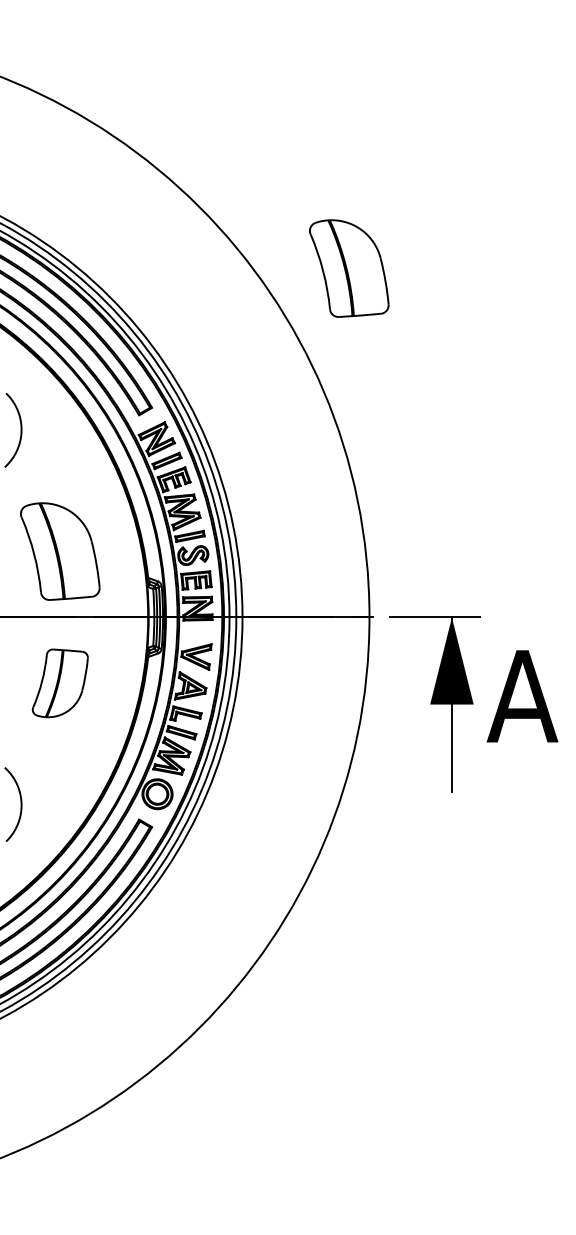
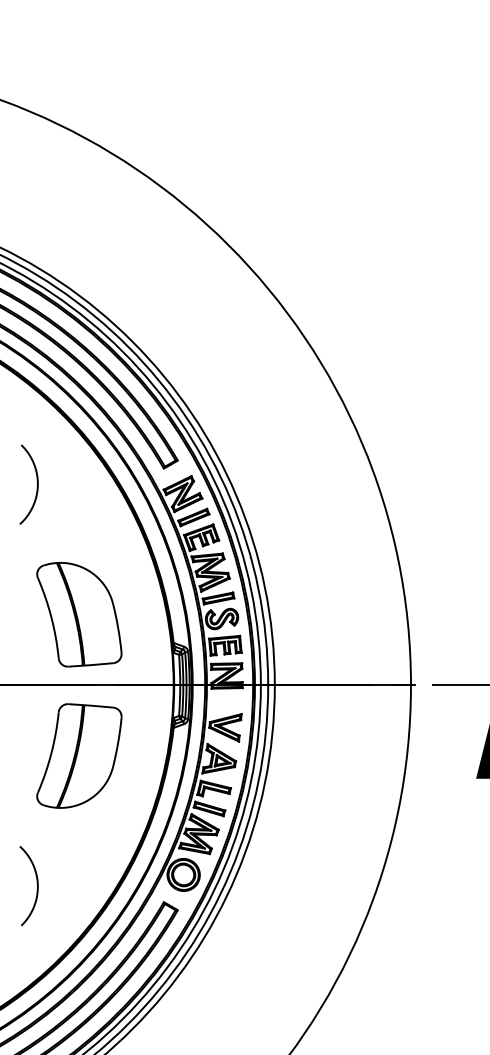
part: (349, 268) -> (389, 311), removed
part: (60, 683) -> (79, 756), size x1.43

